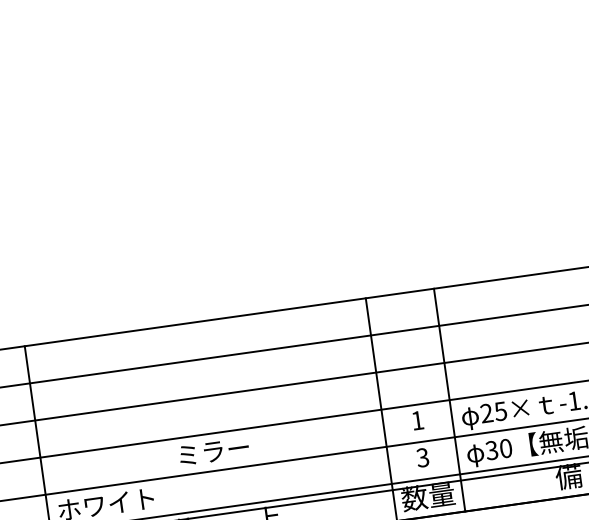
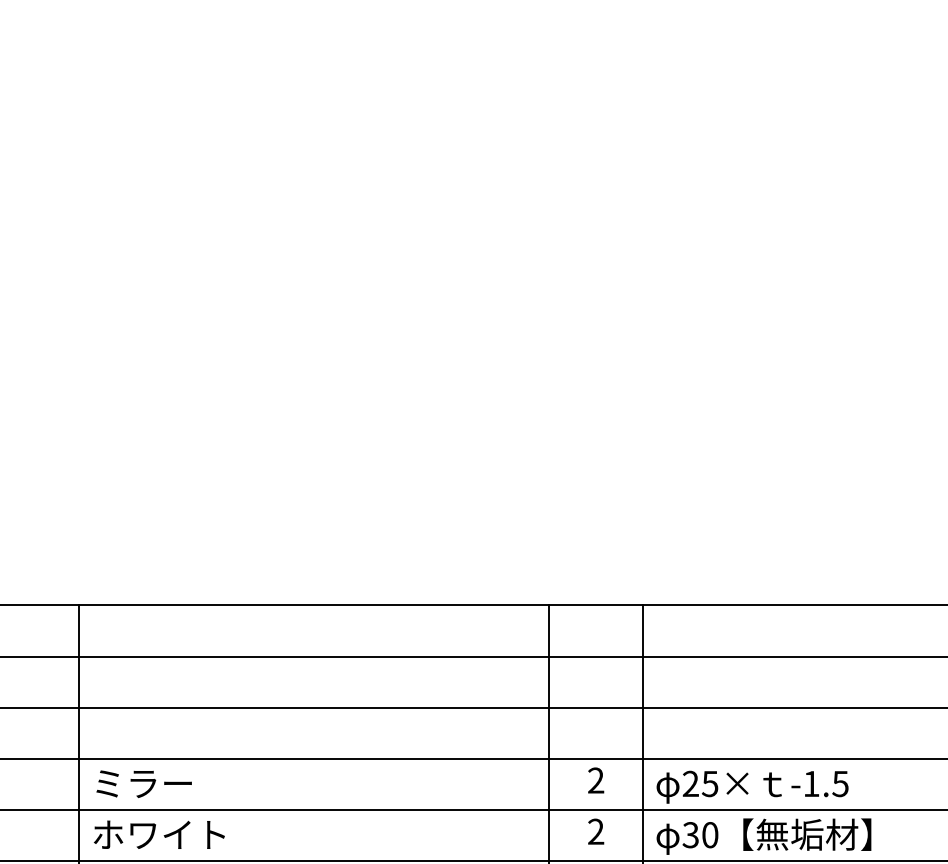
text: (417, 420) -> (596, 780), 1 -> 2
text: (213, 451) -> (143, 783), moved
text: (422, 457) -> (595, 831), 3 -> 2

